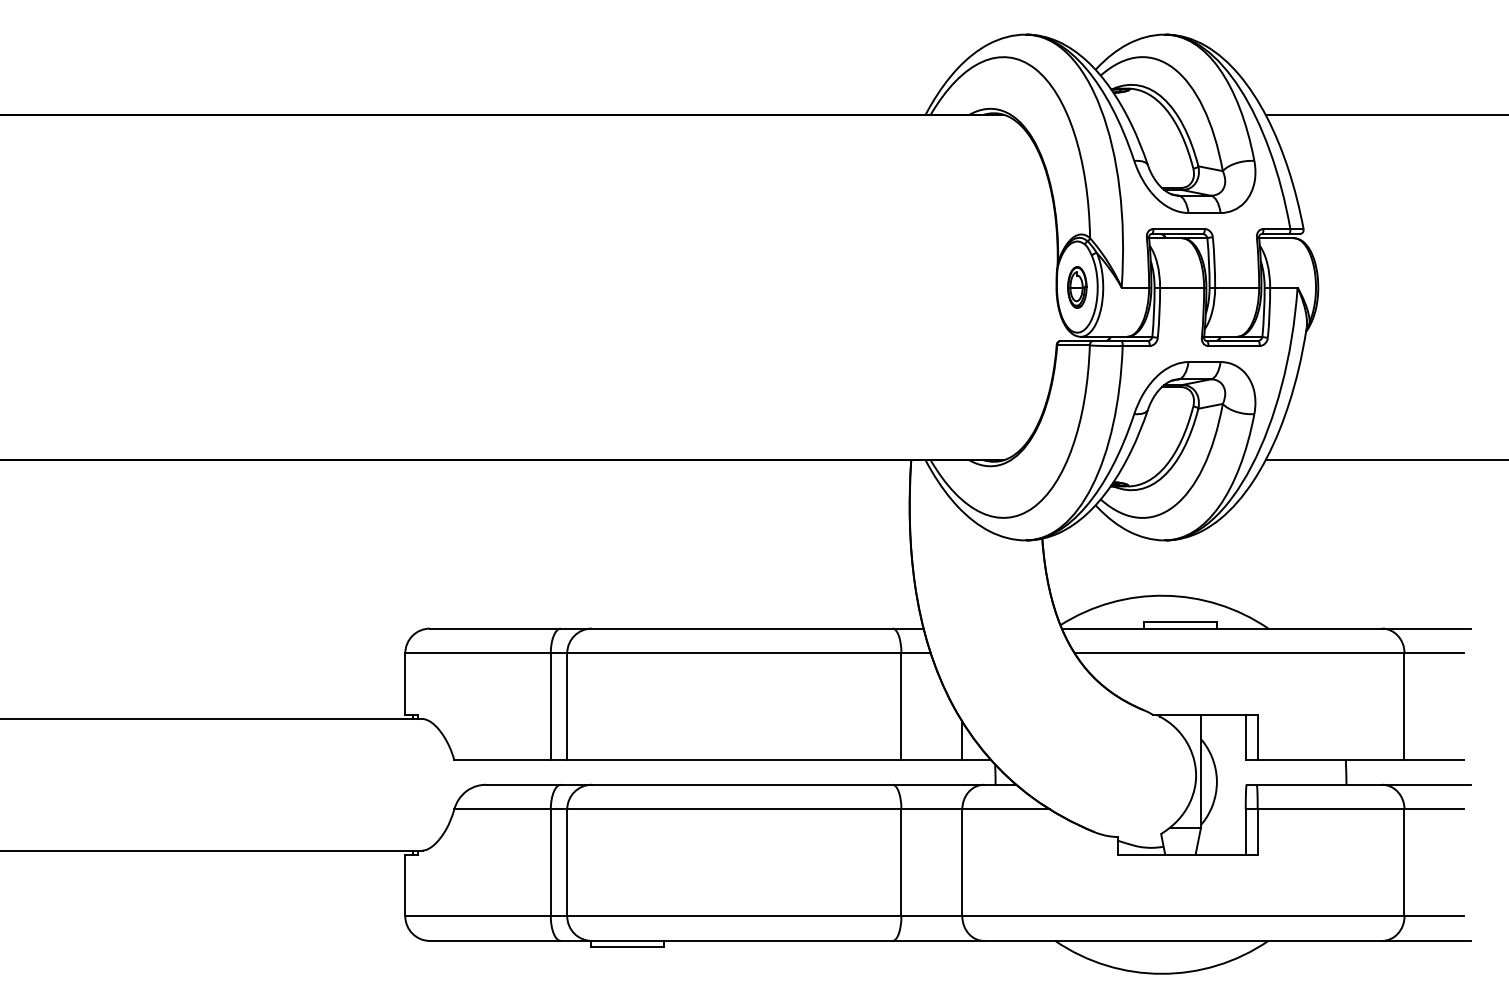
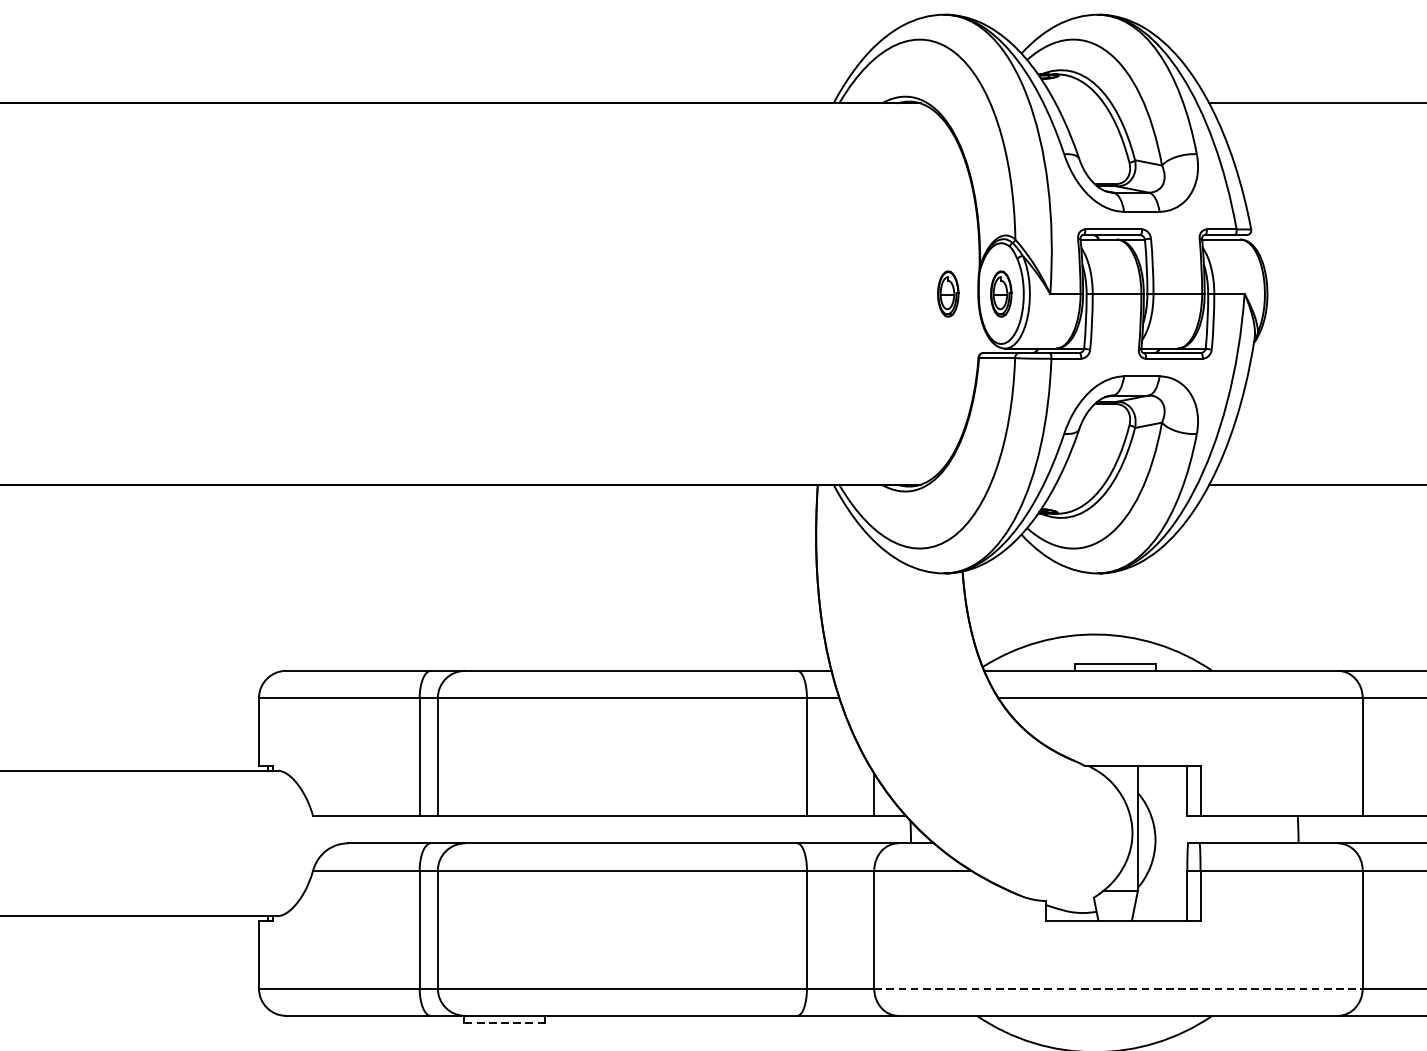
part: (1029, 287) -> (948, 294), added
line: (1183, 916) -> (1118, 988), solid -> dashed
line: (627, 947) -> (504, 1023), solid -> dashed

